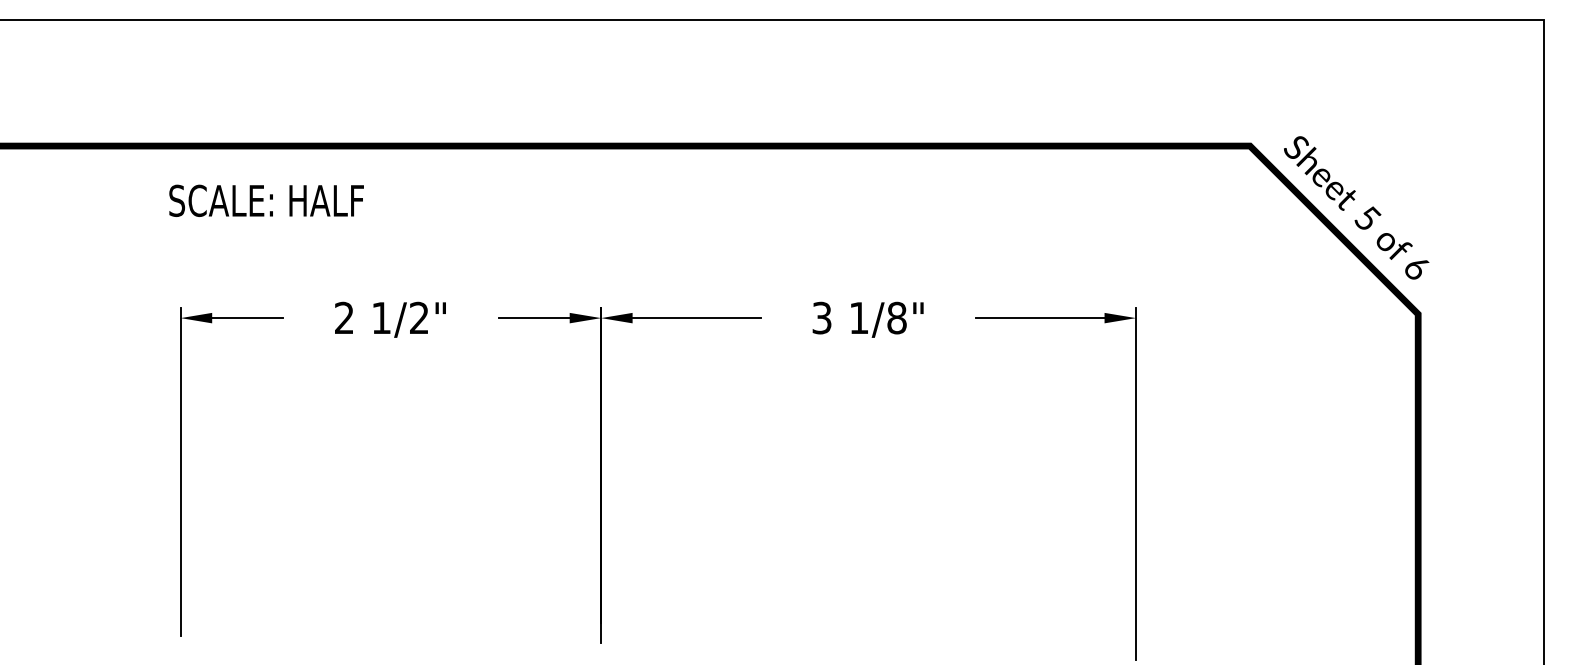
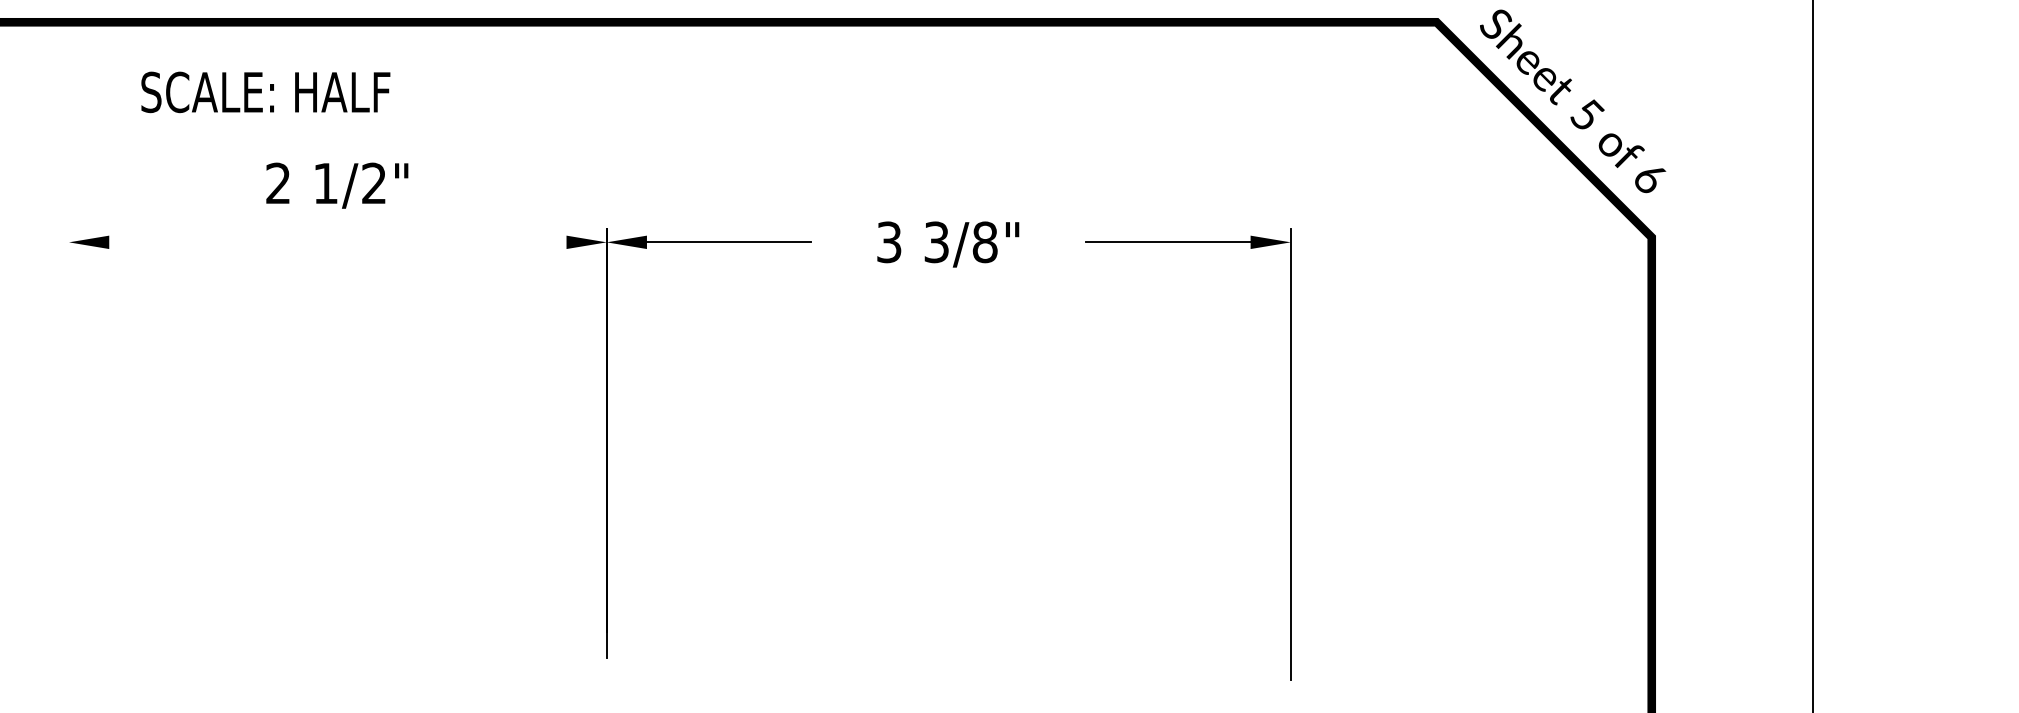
text: (266, 200) -> (265, 91), moved
text: (858, 317) -> (935, 241), 1/8" -> 3/8"
line: (247, 318) -> (154, 242), removed
line: (533, 318) -> (520, 242), removed
text: (390, 319) -> (337, 185), moved
line: (180, 471) -> (68, 438), removed

